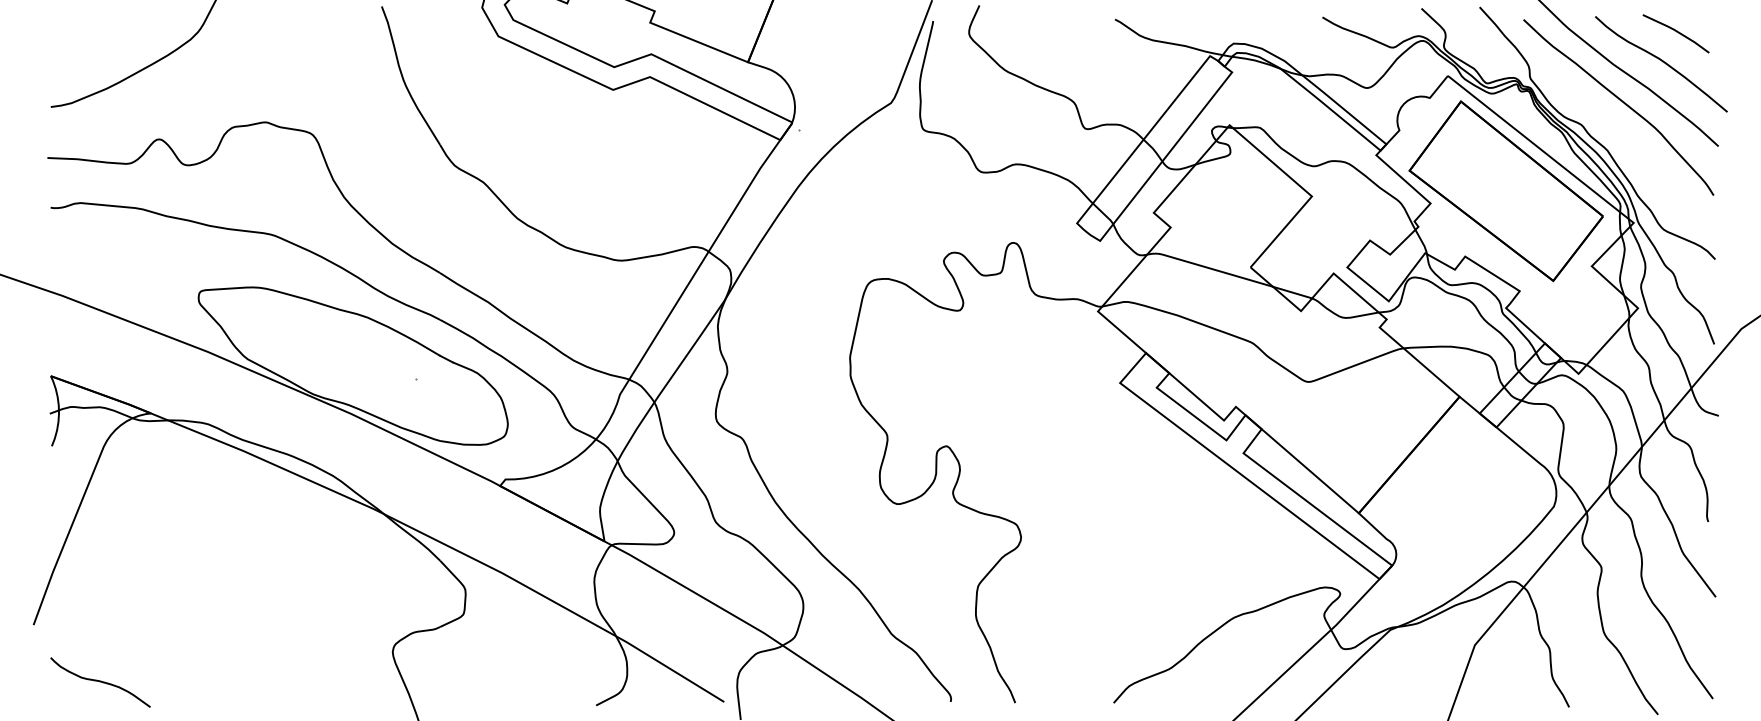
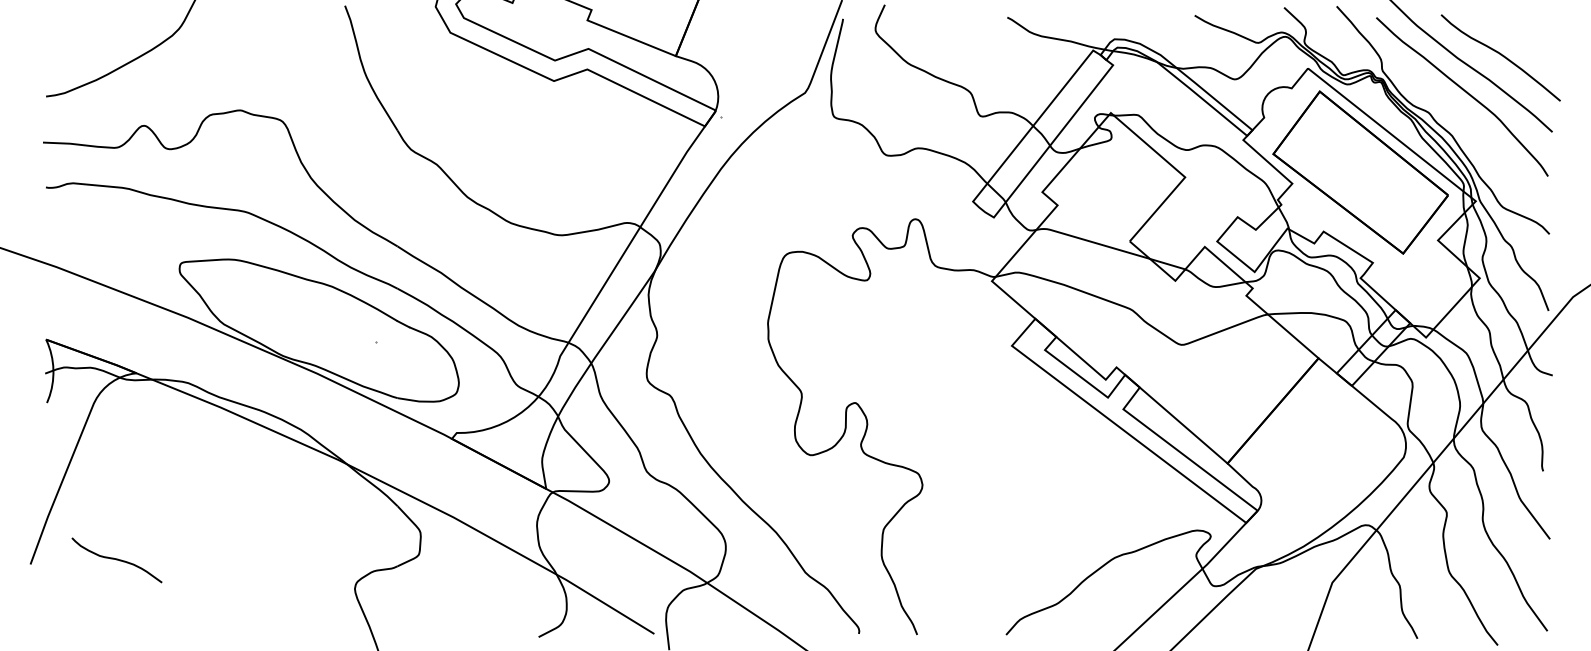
line: (1676, 32) -> (1514, 29), removed
curve: (99, 682) -> (116, 560), moved

